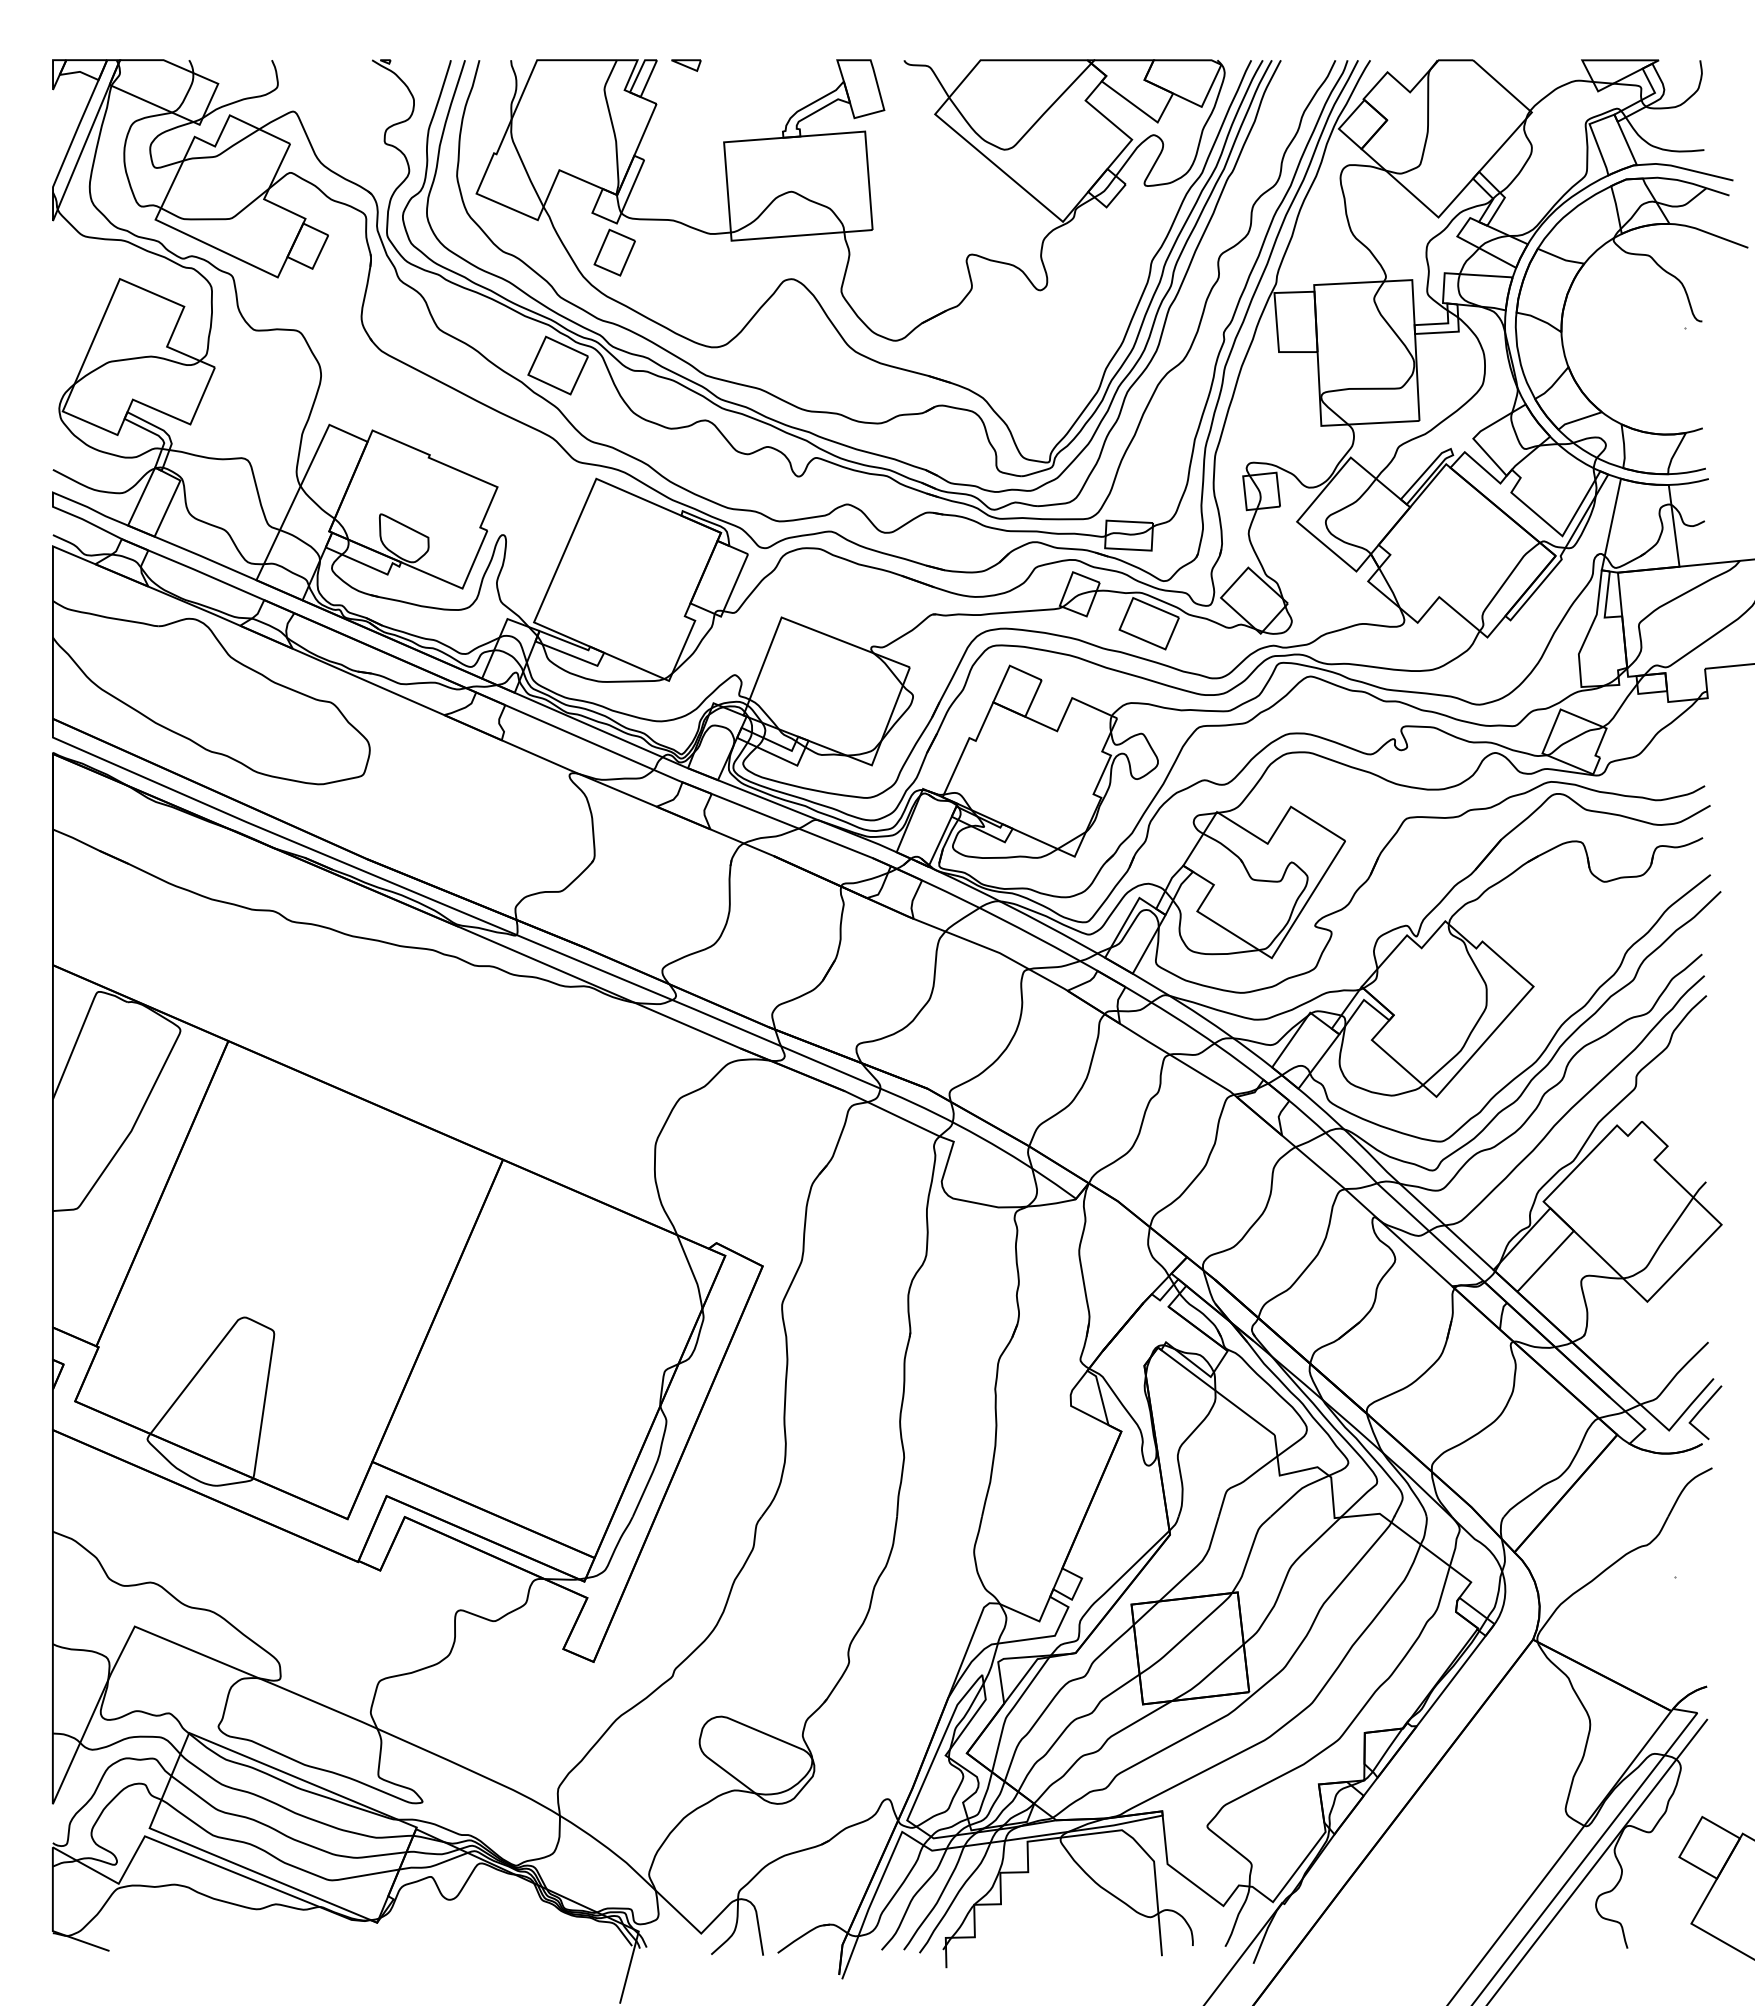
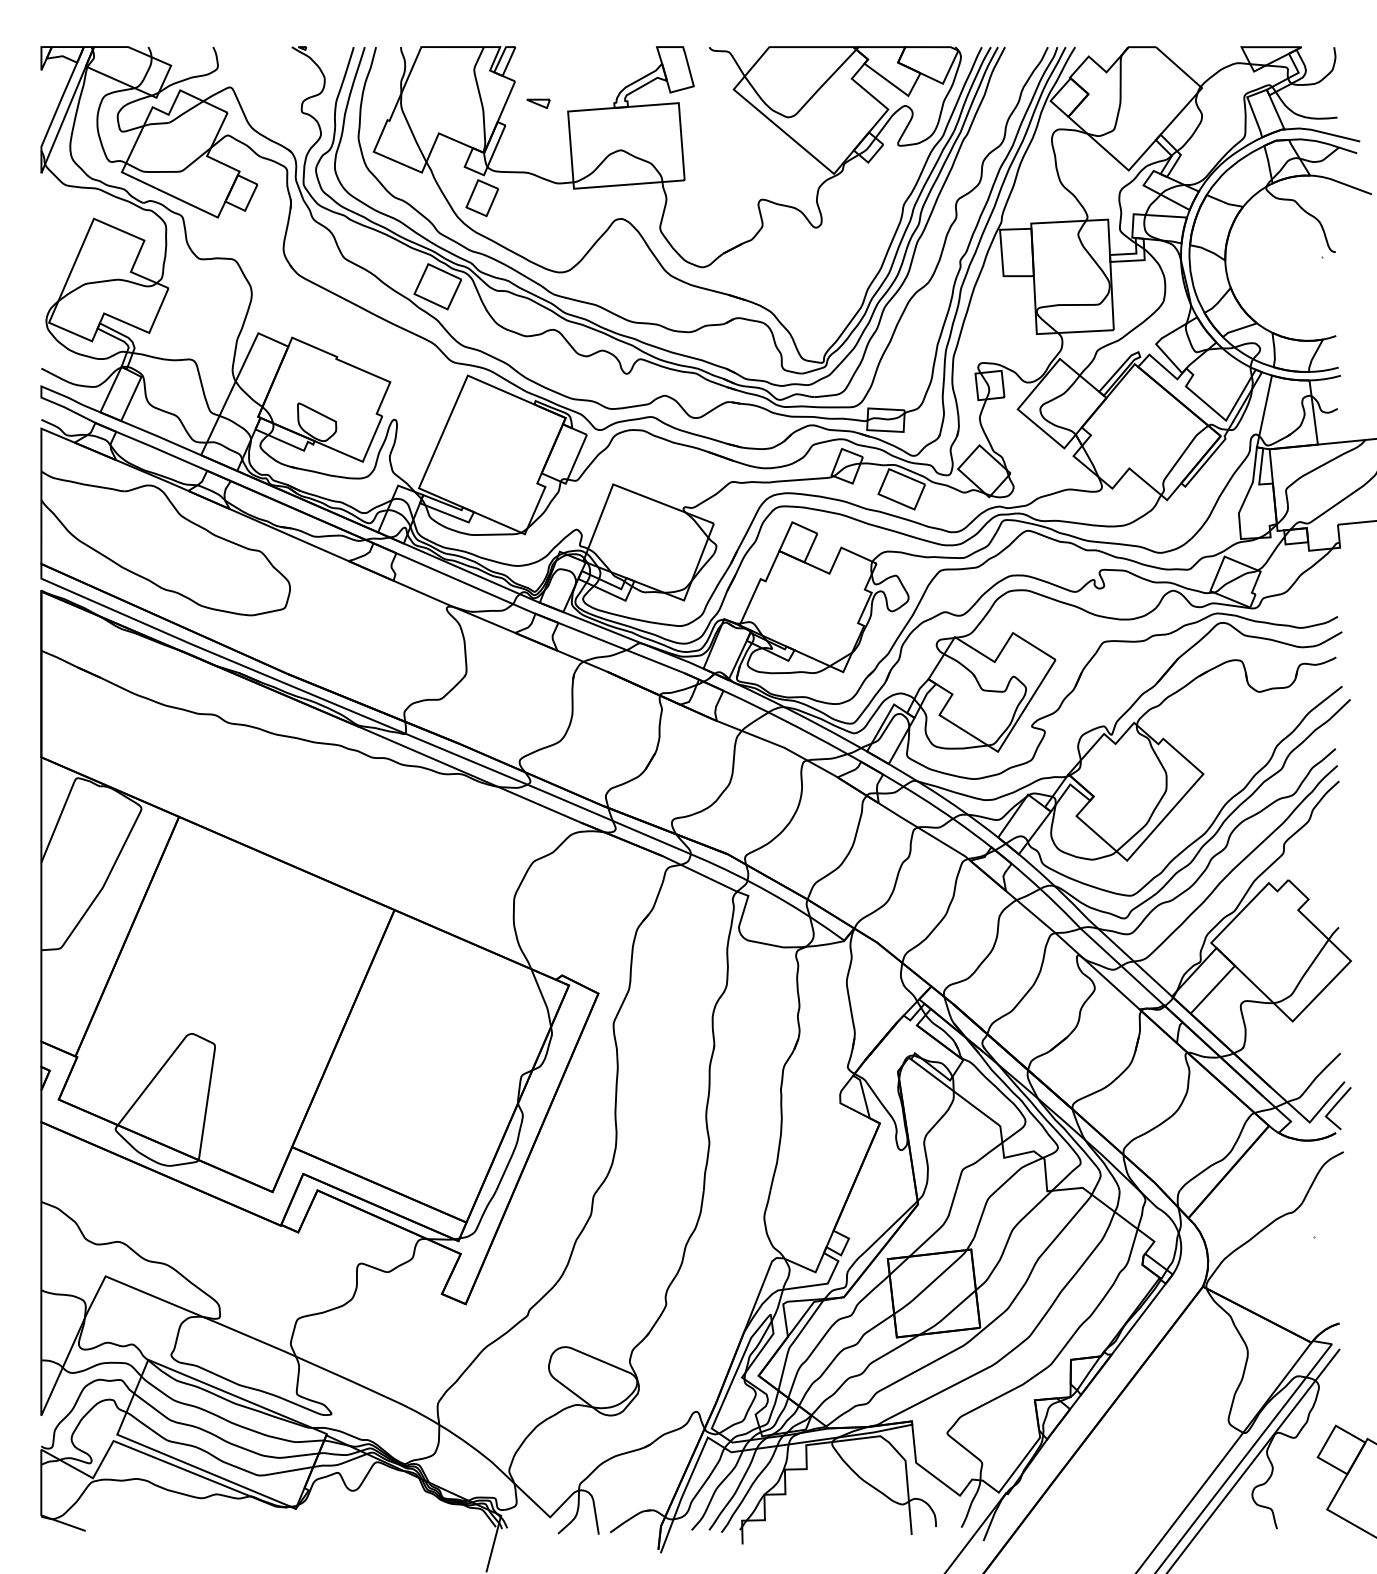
part: (686, 65) -> (538, 103), moved

